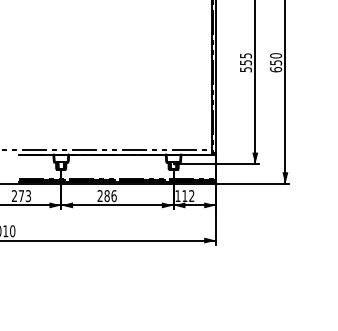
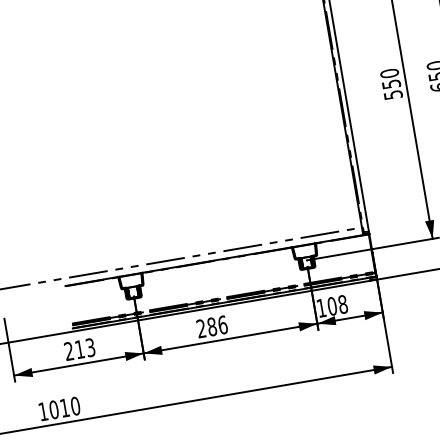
text: (245, 55) -> (388, 73), 555 -> 550
text: (21, 195) -> (79, 348), 273 -> 213
text: (188, 196) -> (337, 306), 112 -> 108

